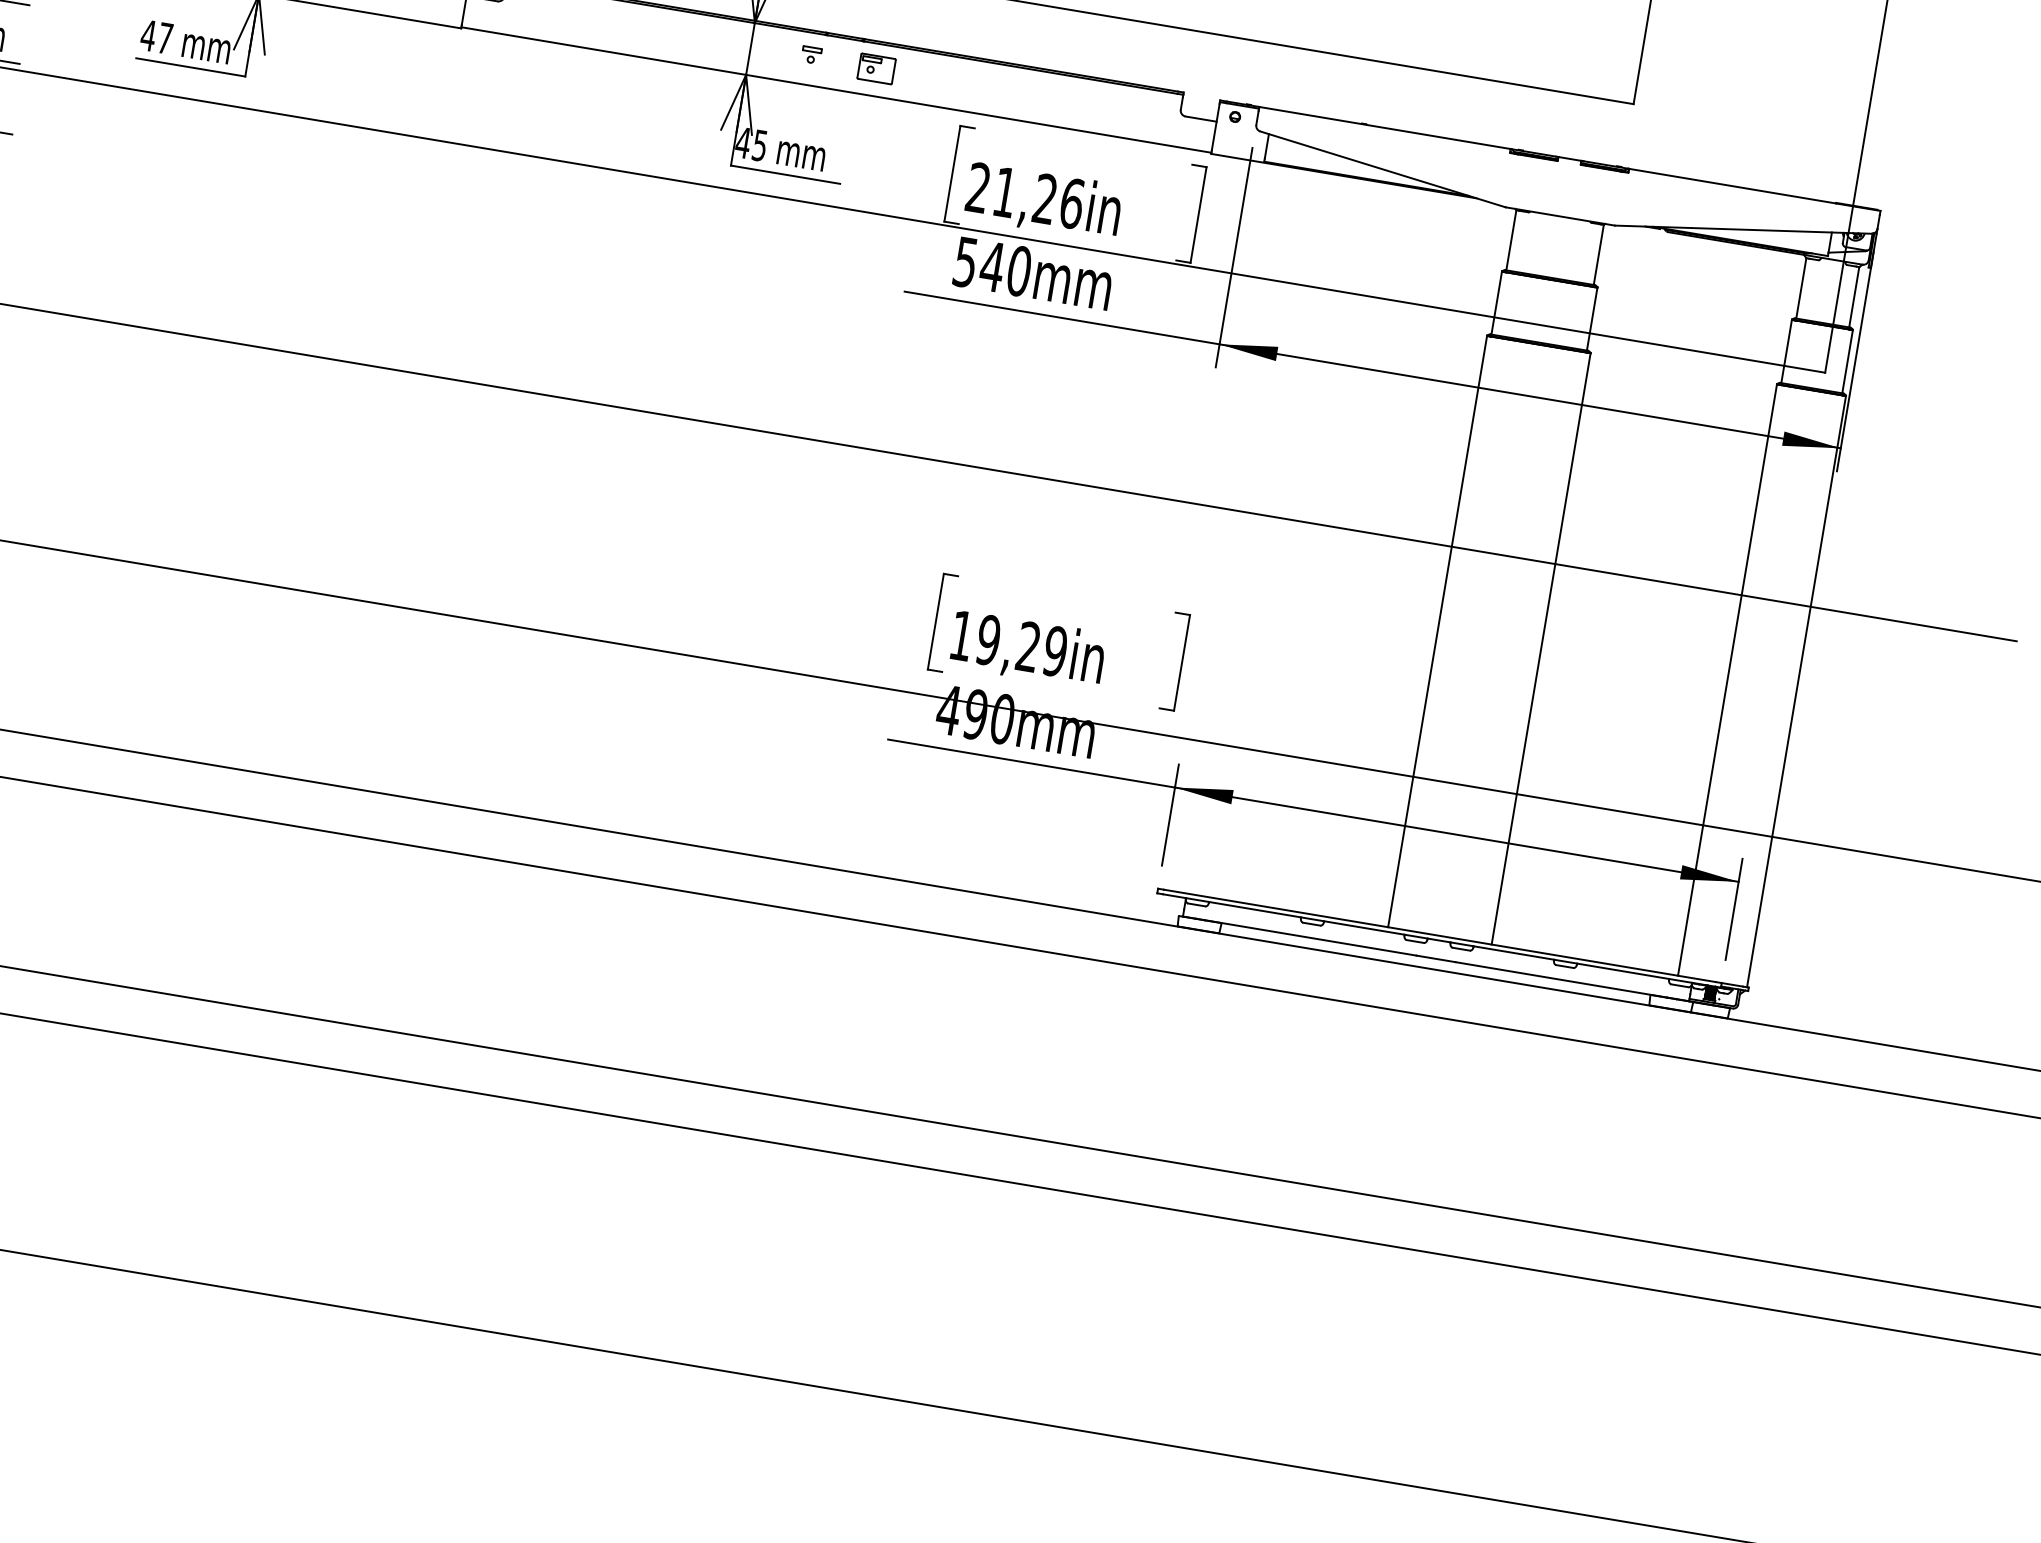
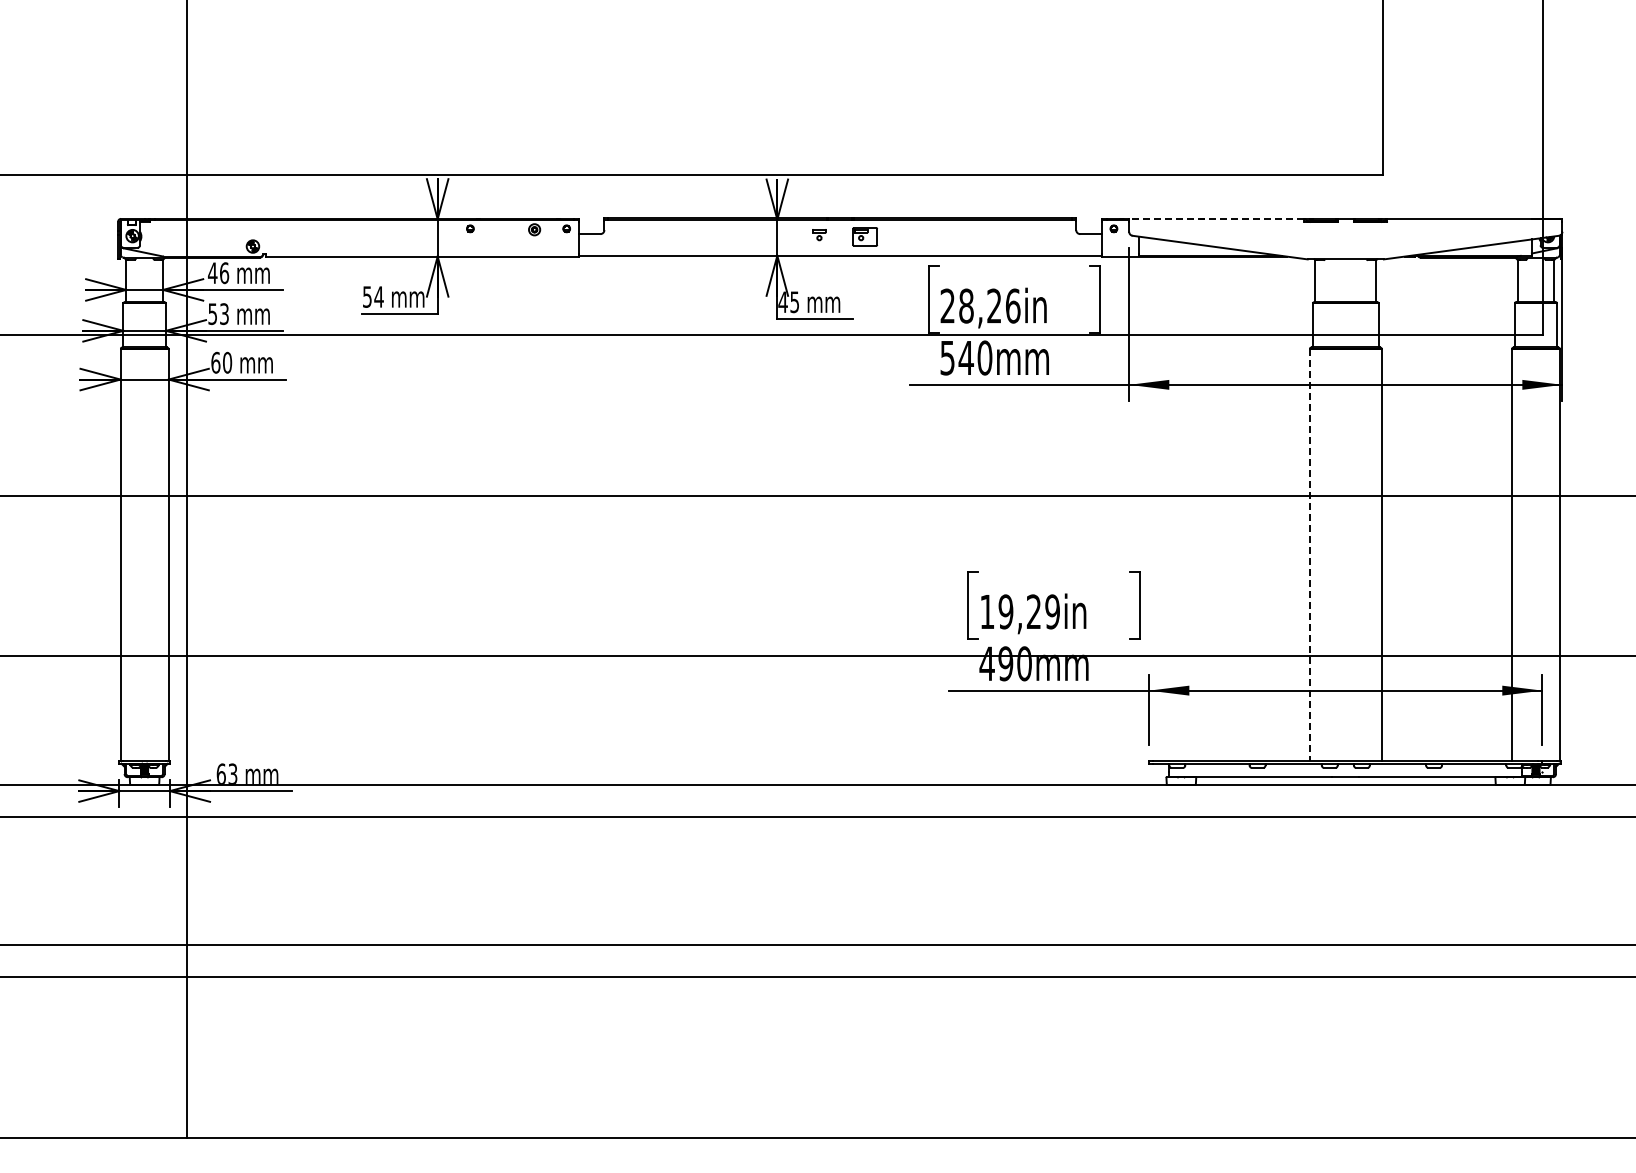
text: (155, 36) -> (372, 296), 47 -> 54
line: (1384, 128) -> (1216, 219), solid -> dashed
text: (1005, 191) -> (966, 305), 21,26in -> 28,26in
line: (1437, 632) -> (1309, 555), solid -> dashed

